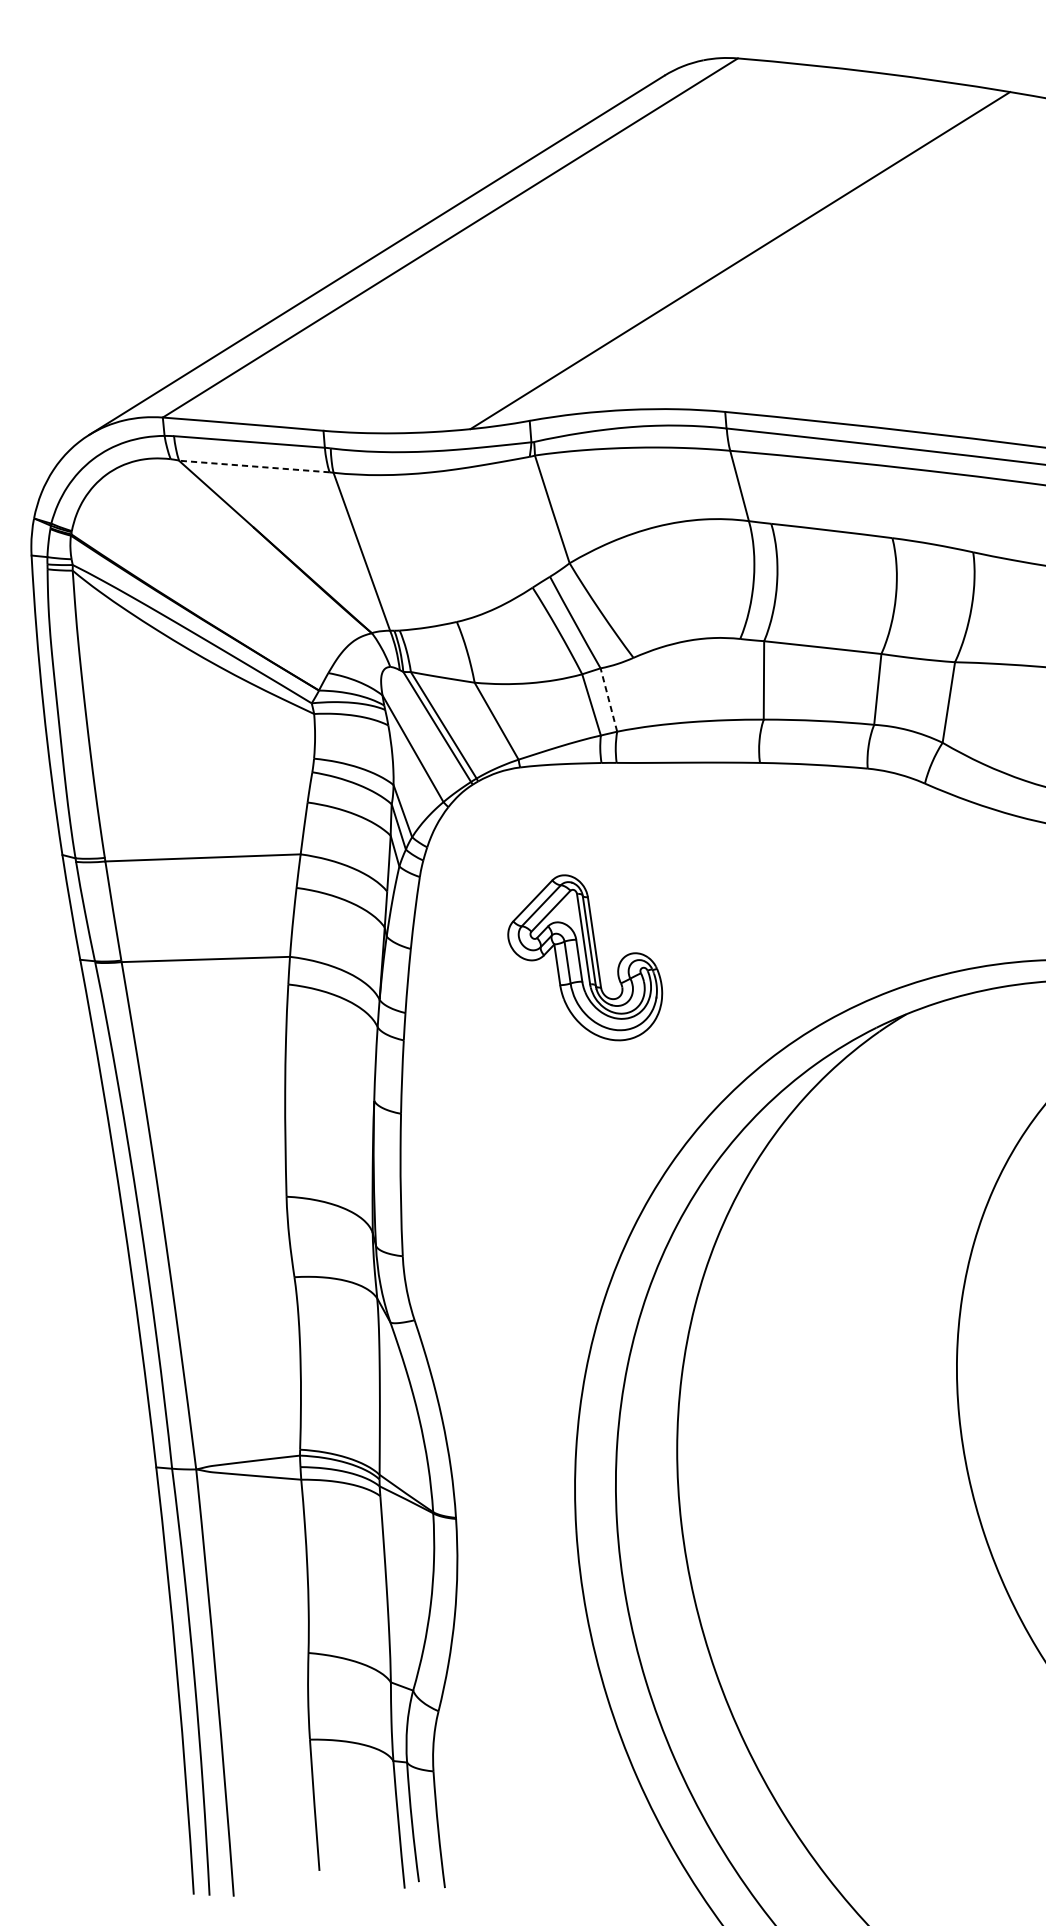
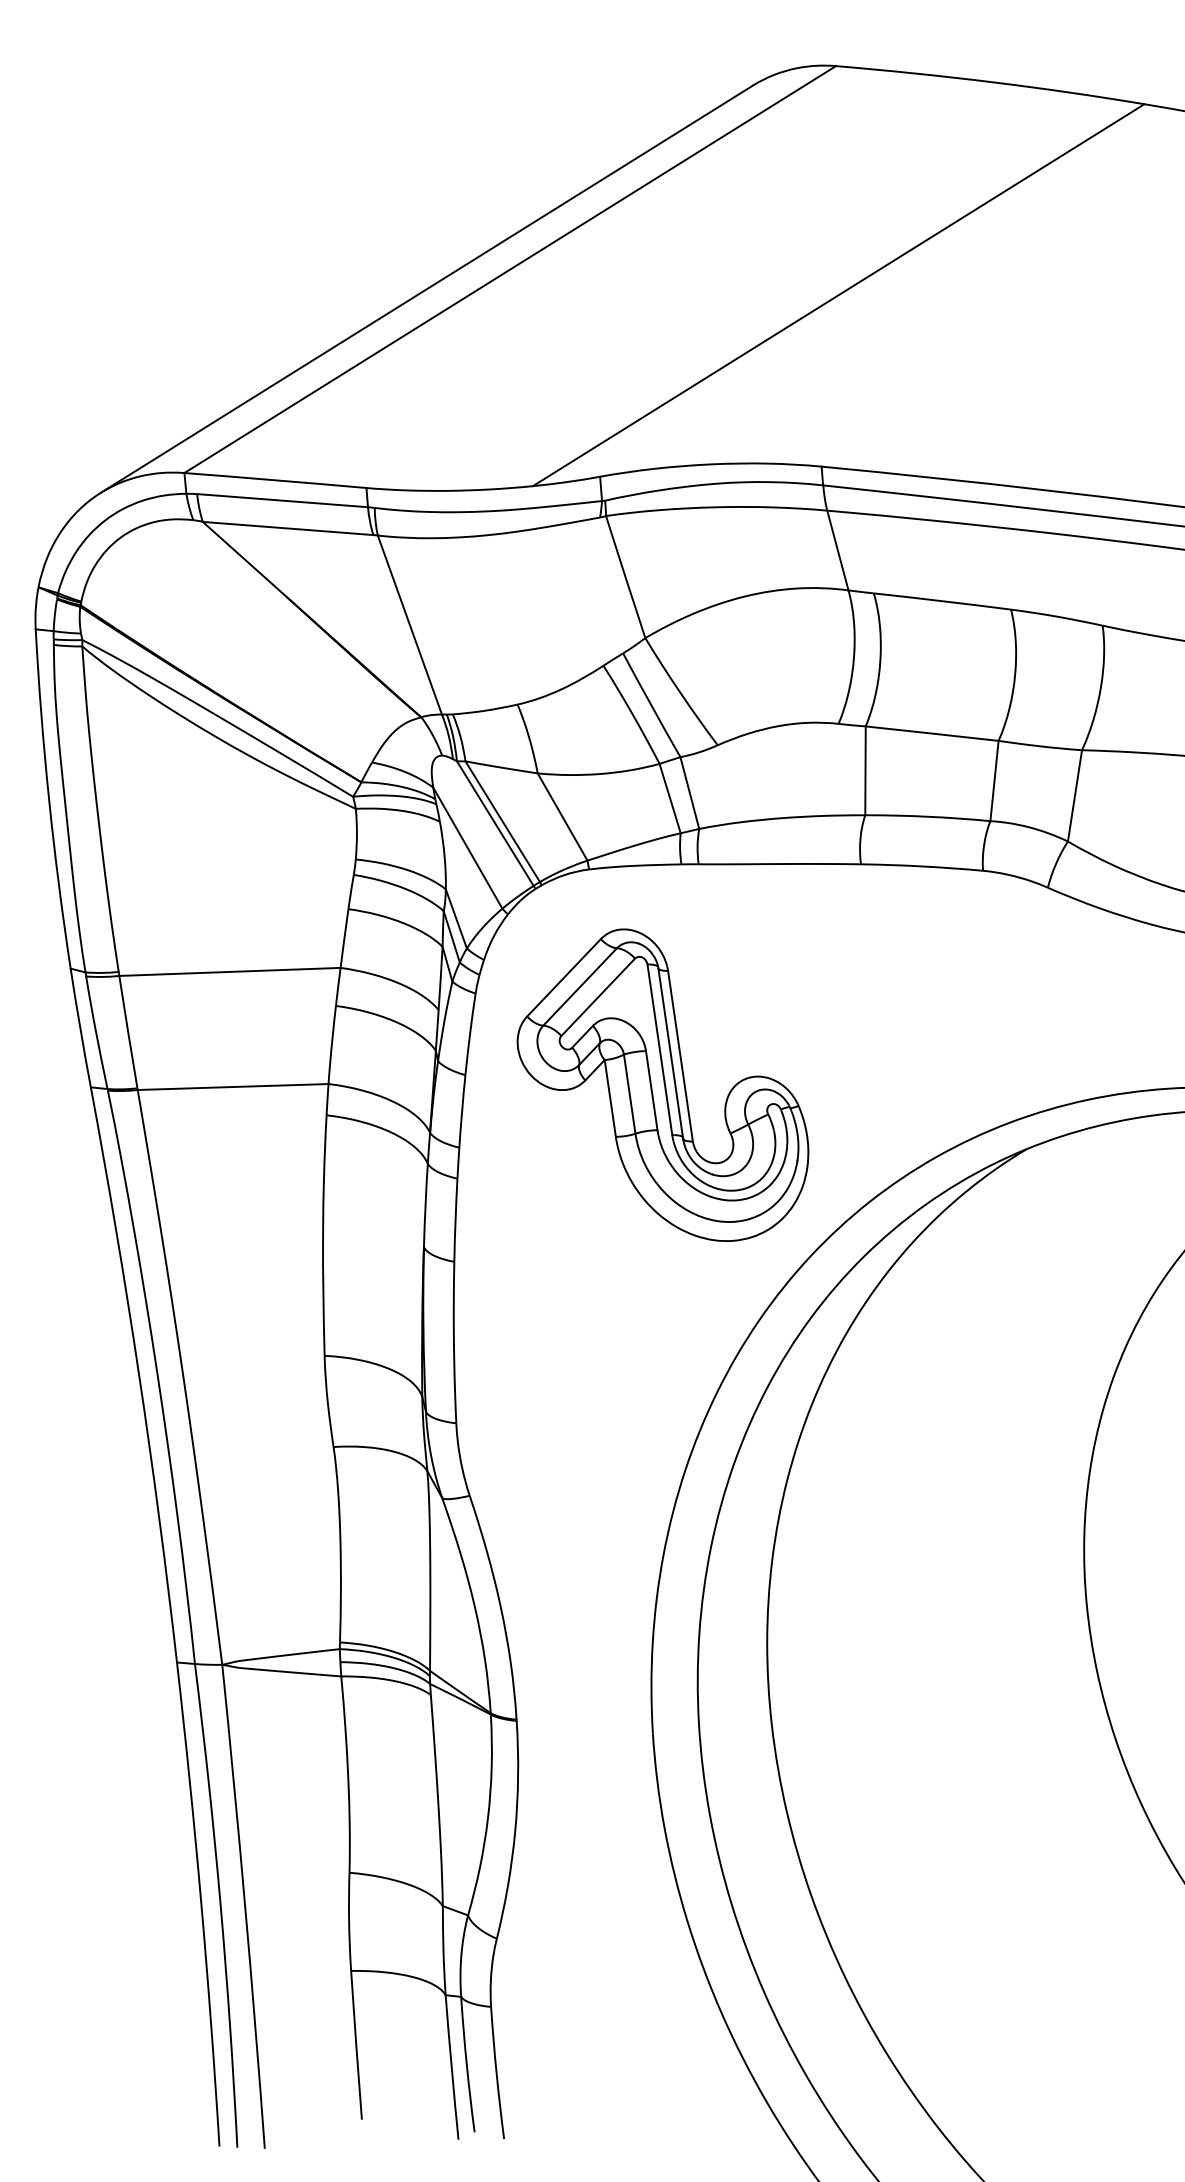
line: (254, 466) -> (288, 528), dashed -> solid
line: (608, 699) -> (689, 792), dashed -> solid
part: (584, 957) -> (662, 1084), size x1.67

